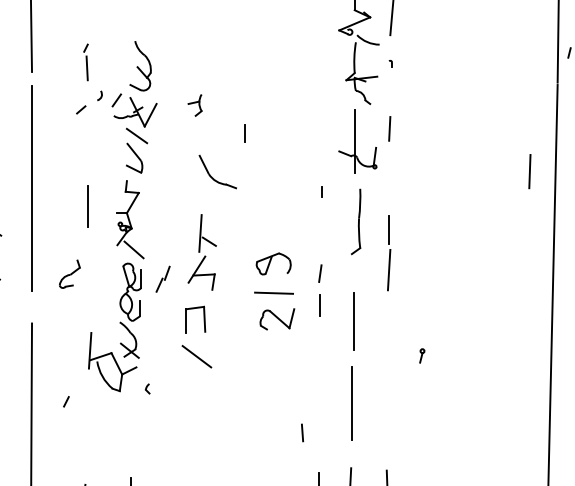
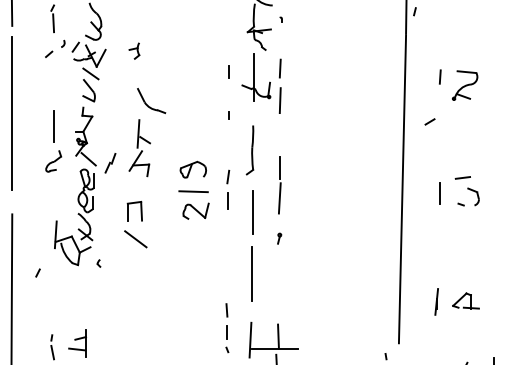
line: (244, 132) -> (228, 71), moved
line: (528, 171) -> (279, 100), moved
part: (355, 222) -> (249, 150), moved
part: (201, 252) -> (139, 148), moved
part: (388, 252) -> (279, 185), moved
part: (69, 274) -> (53, 161), moved
part: (163, 279) -> (110, 163), moved
part: (422, 355) -> (279, 238), moved
line: (301, 433) -> (226, 310), moved

